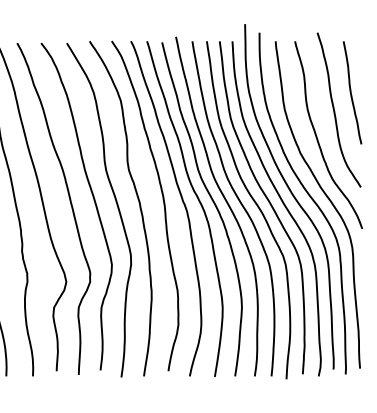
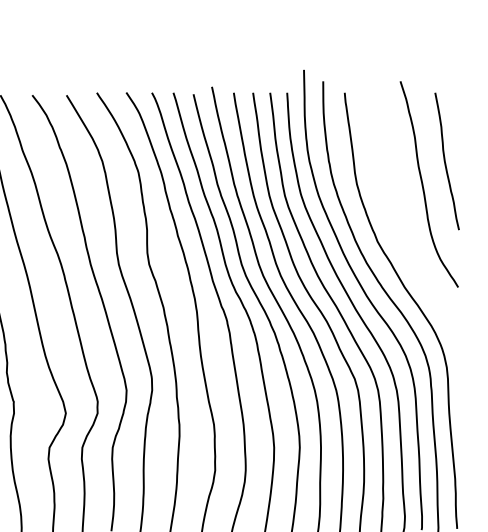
curve: (317, 136) -> (400, 219), removed

